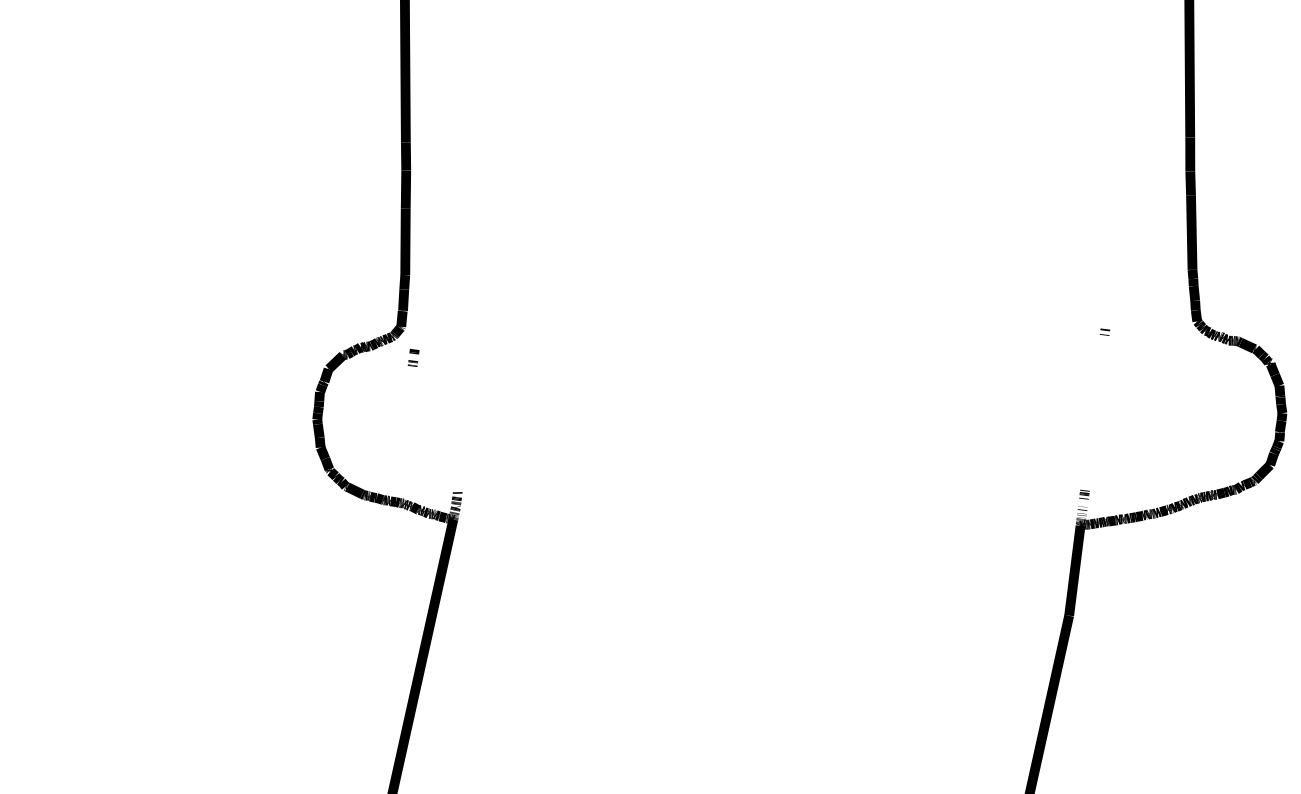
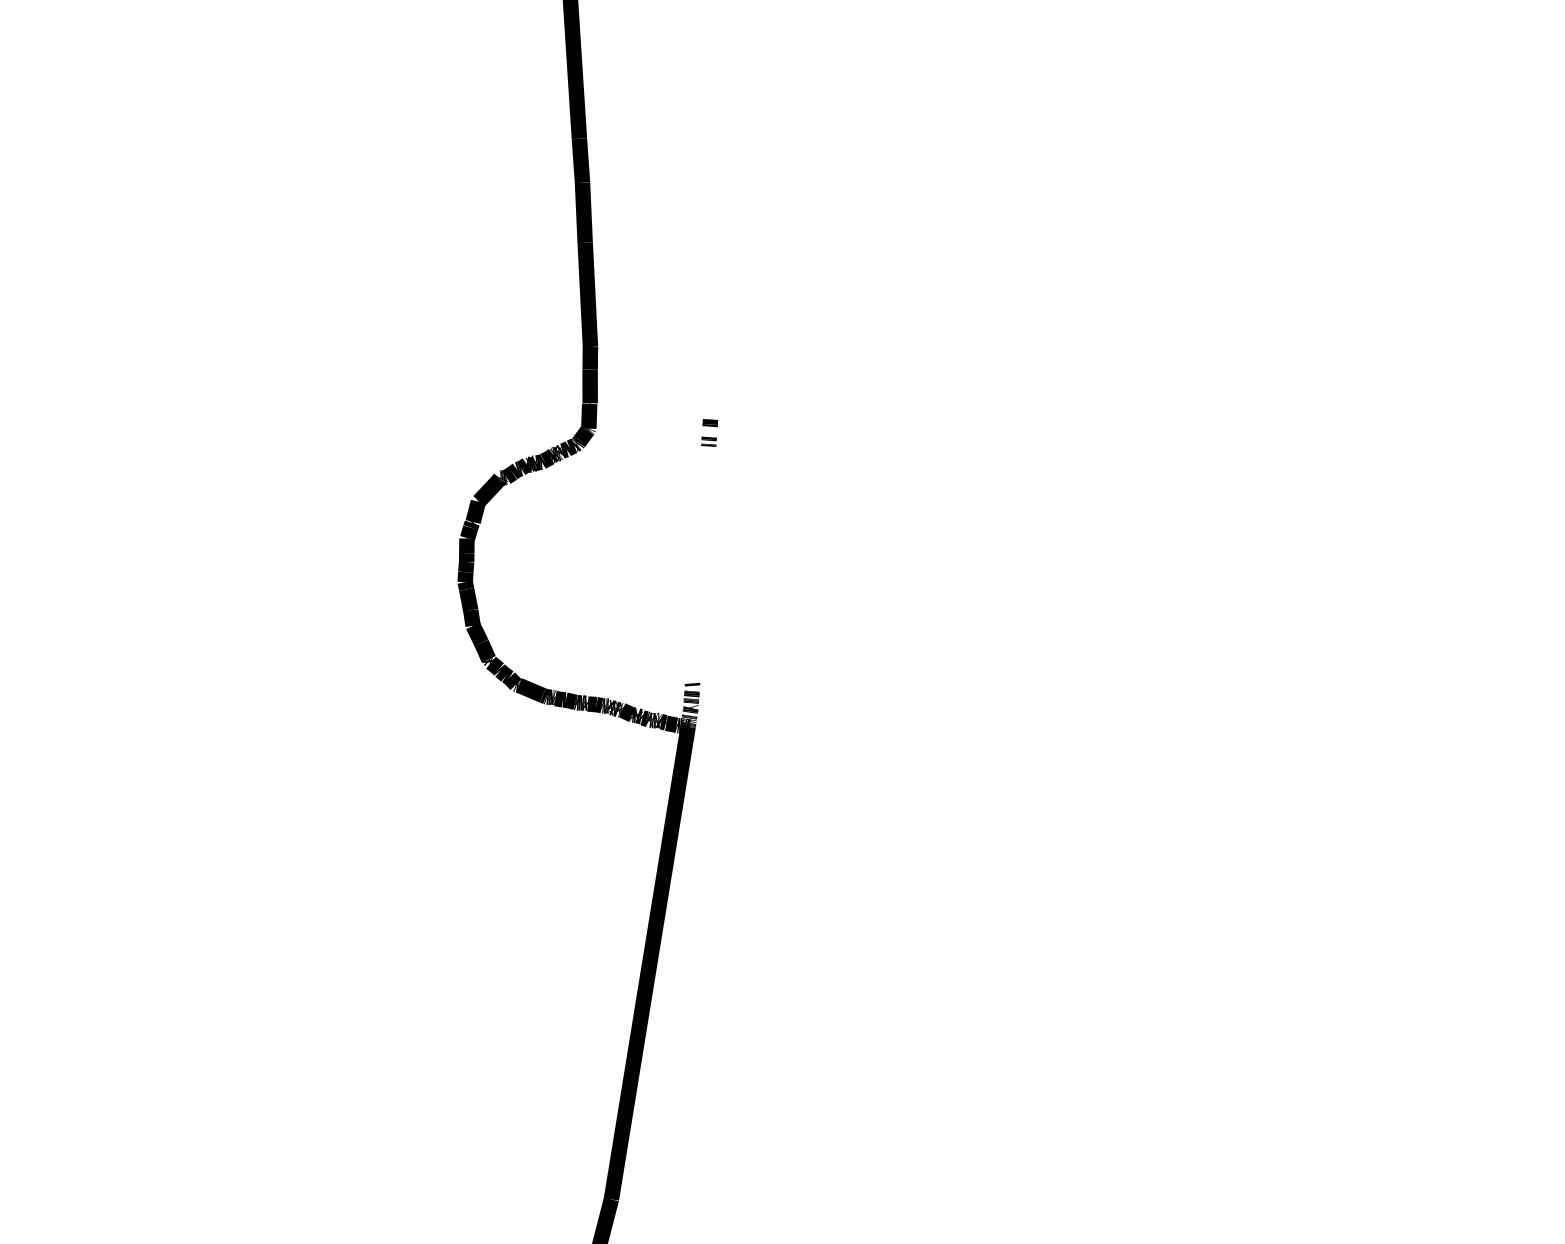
part: (413, 357) -> (709, 432), moved

